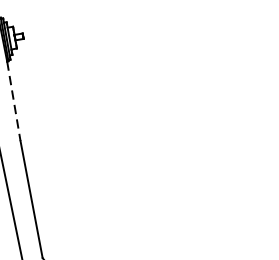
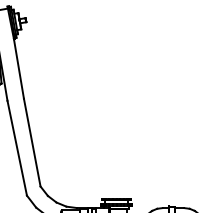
line: (14, 101) -> (19, 69), dashed -> solid

